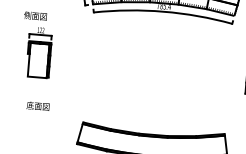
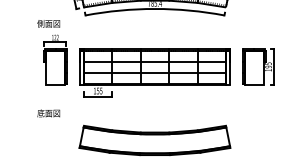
part: (36, 44) -> (52, 52), moved
part: (157, 74) -> (154, 72), added
text: (37, 106) -> (48, 113), moved

